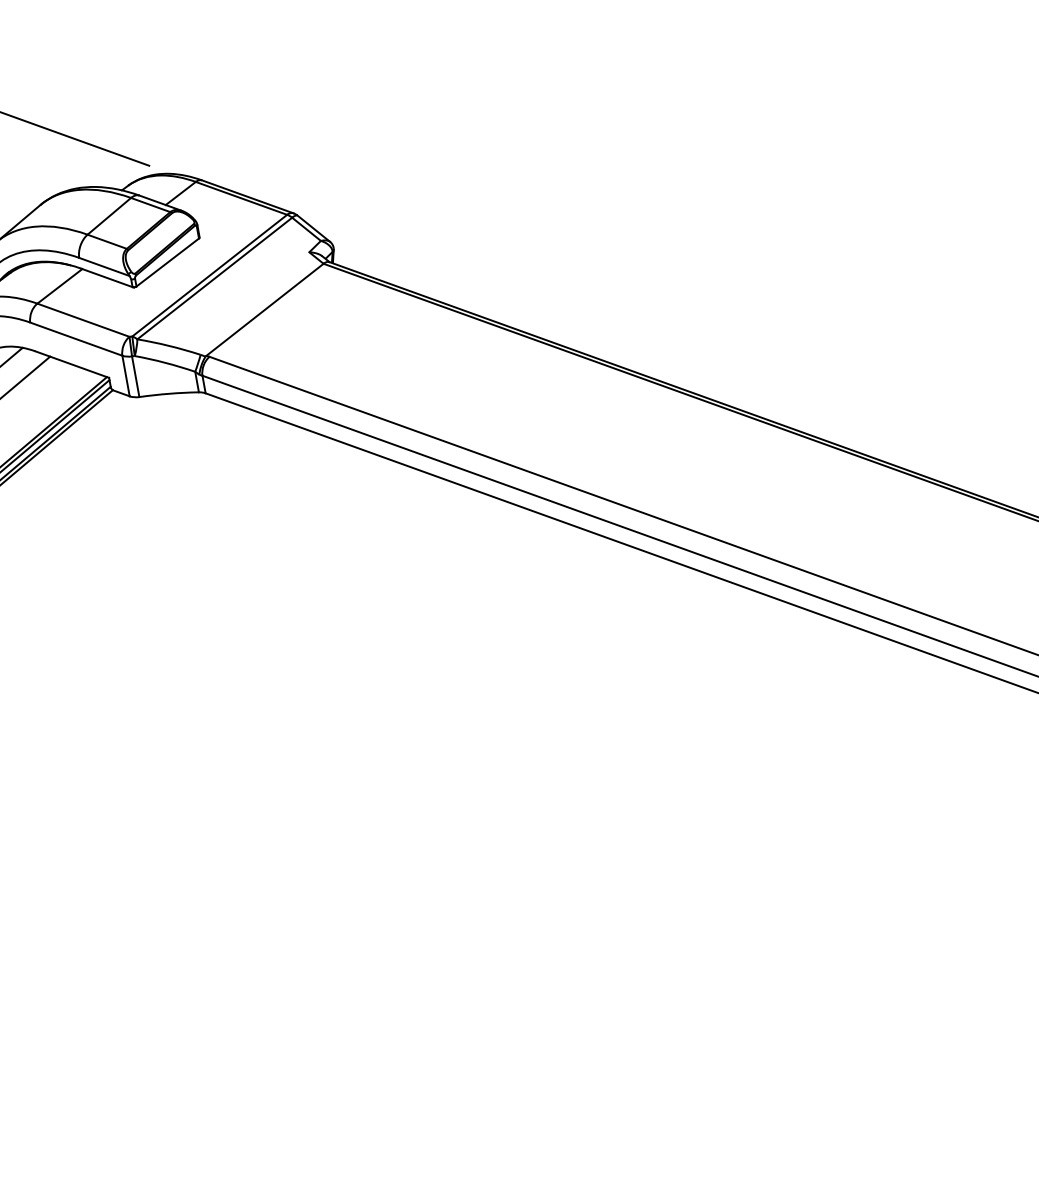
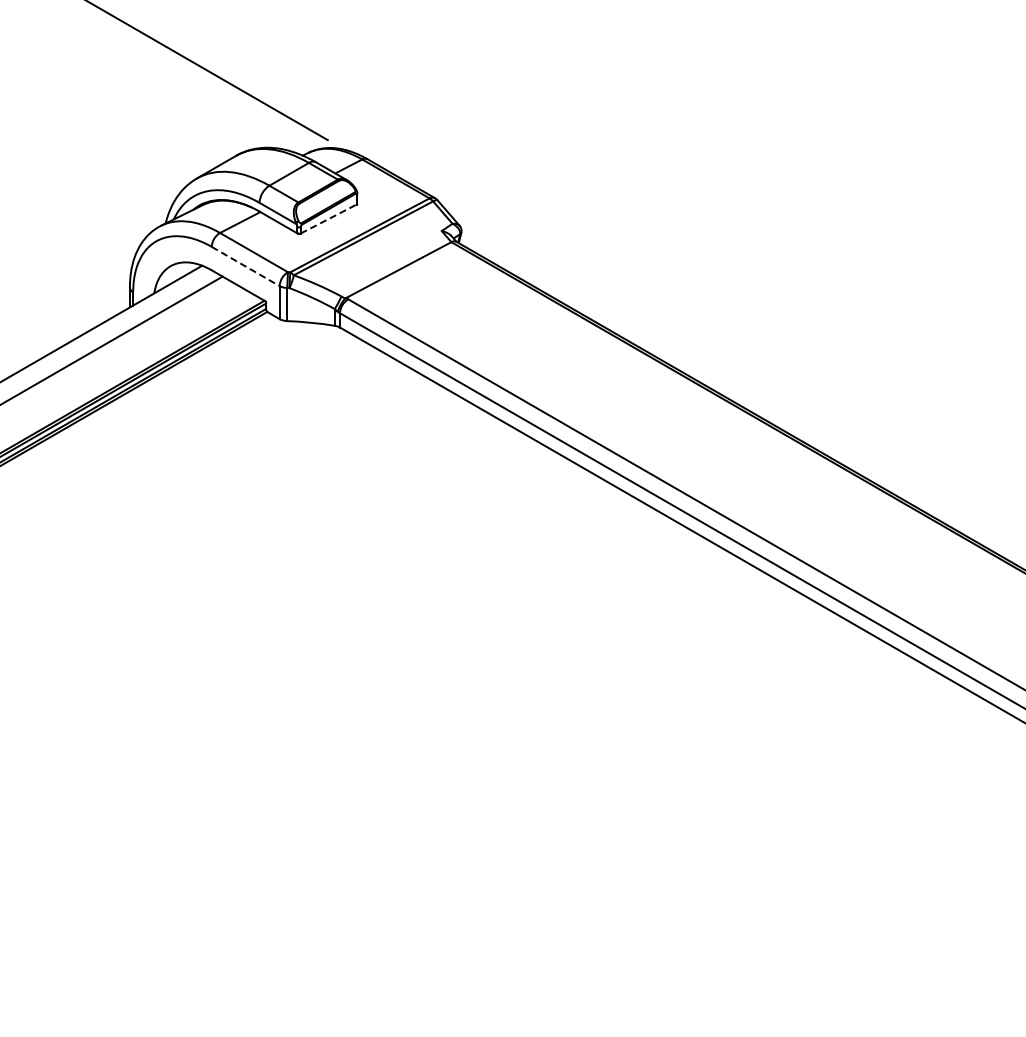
line: (167, 263) -> (328, 219), solid -> dashed
line: (77, 338) -> (246, 266), solid -> dashed

